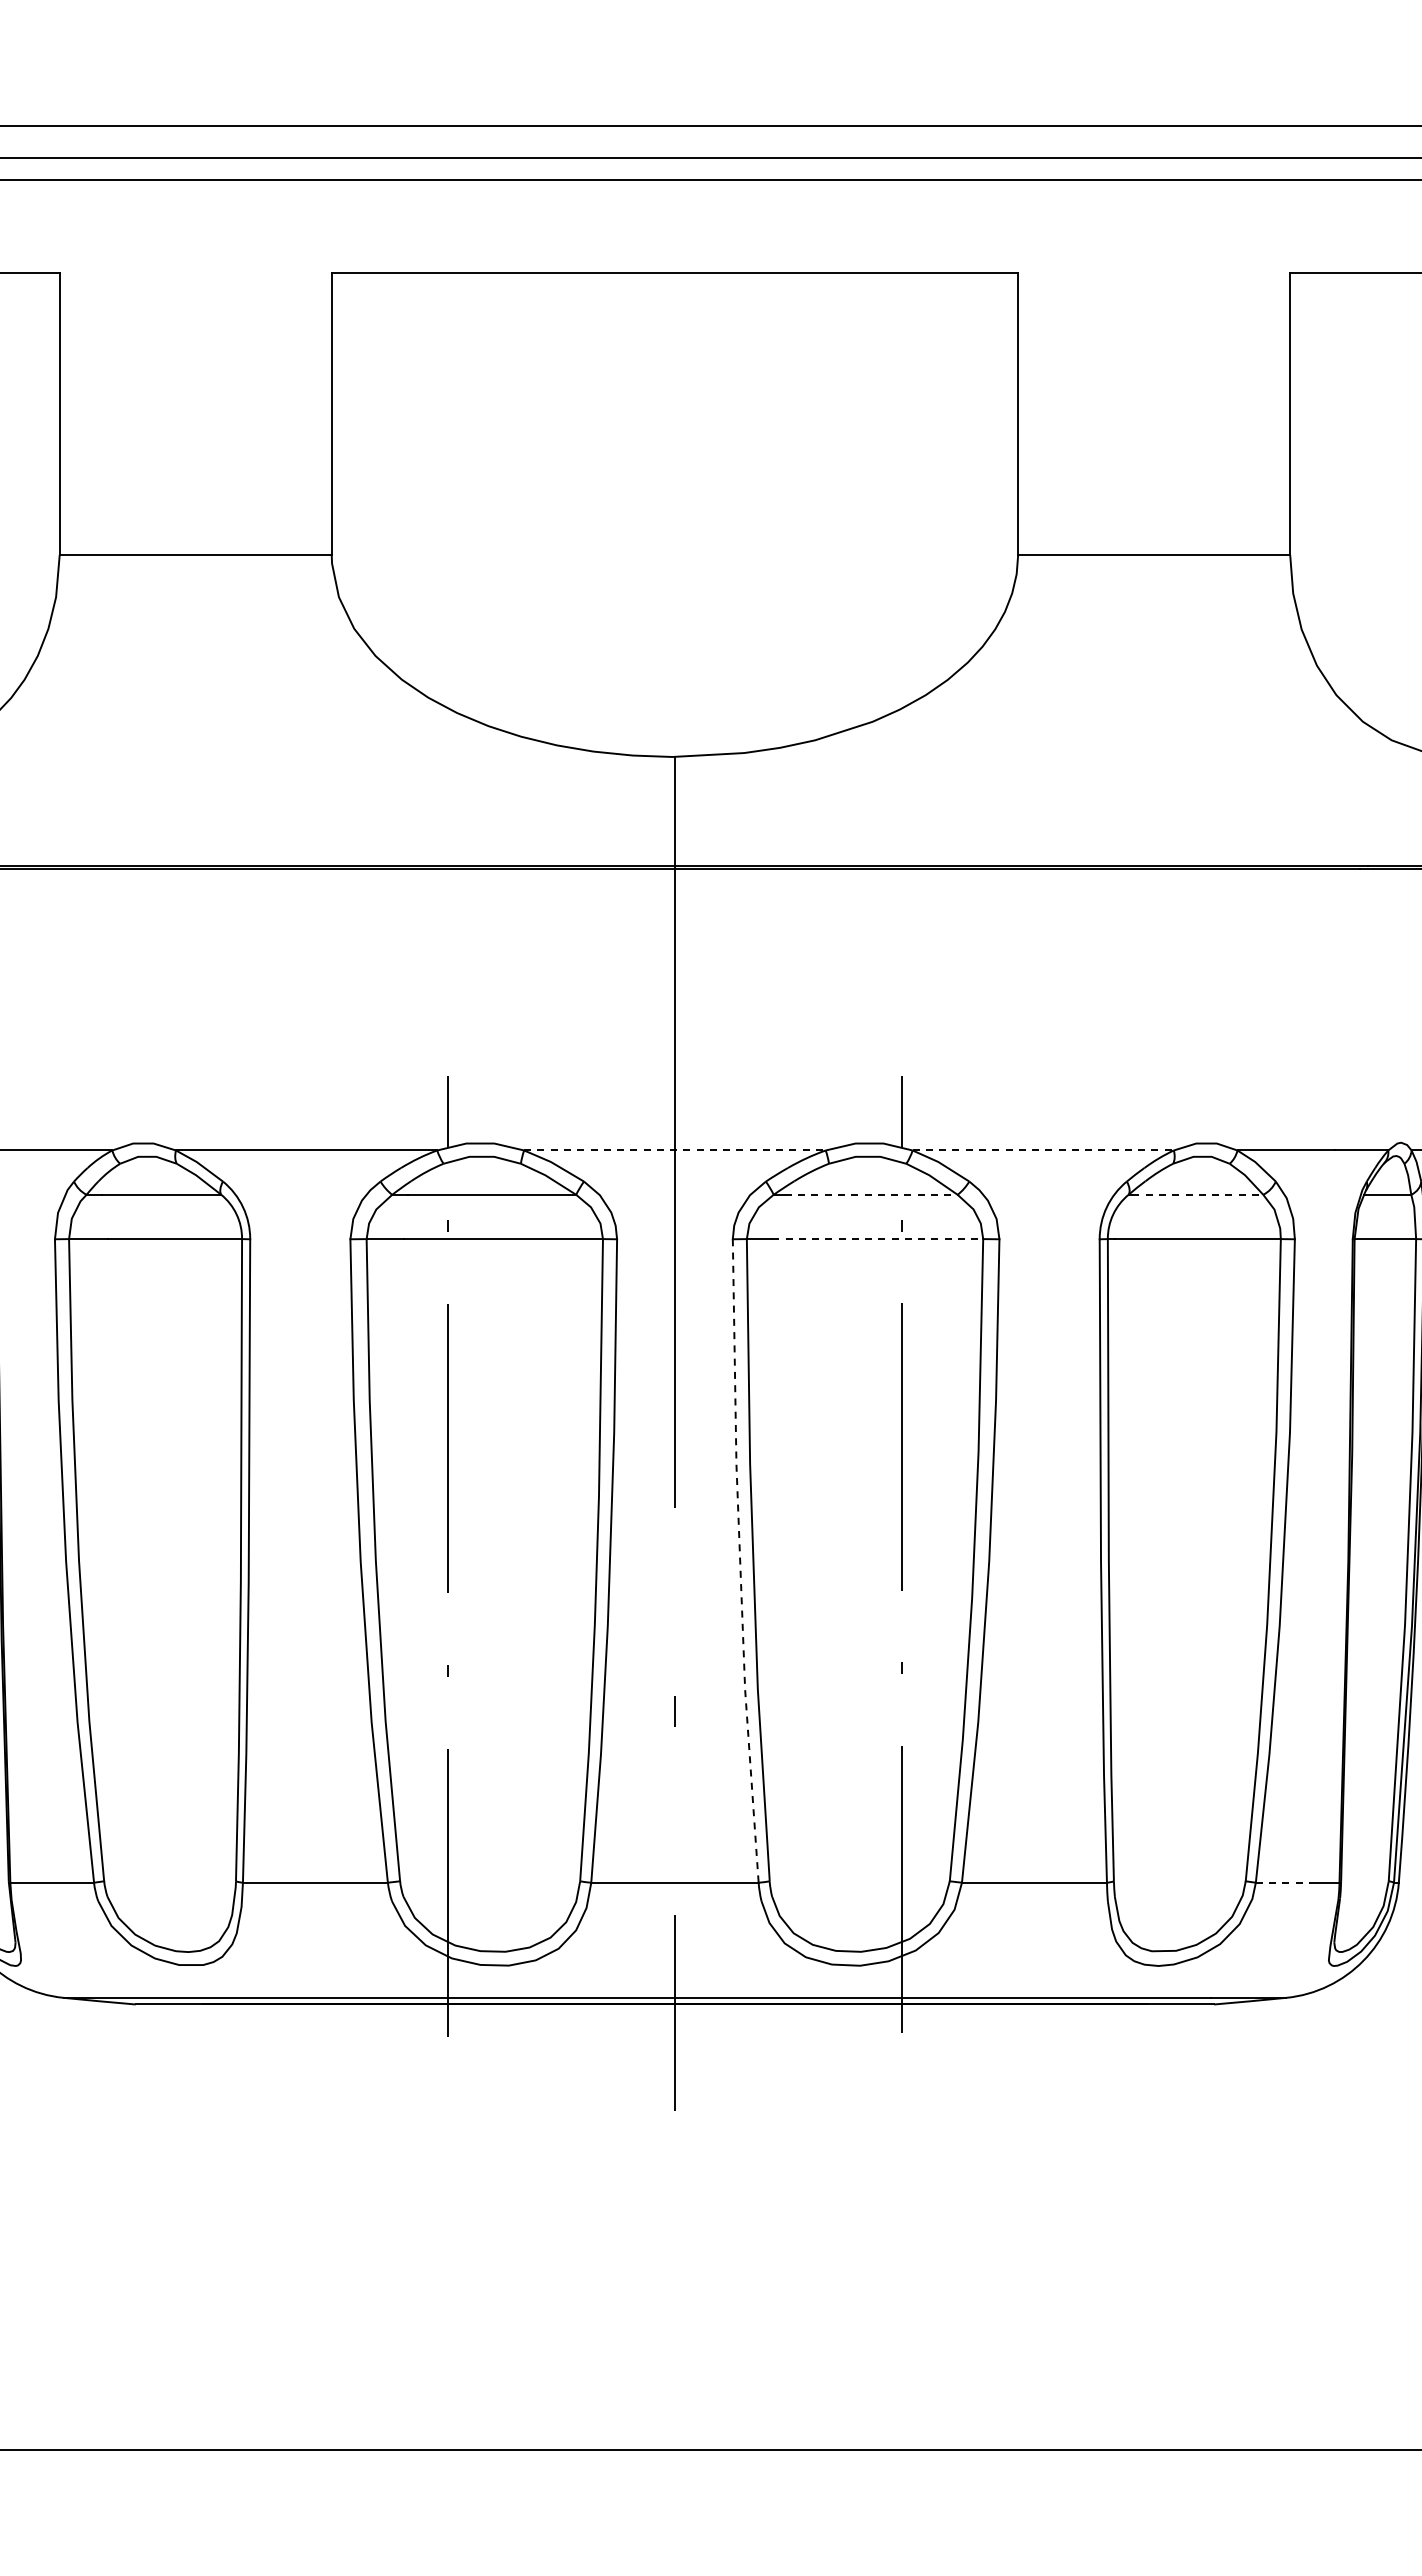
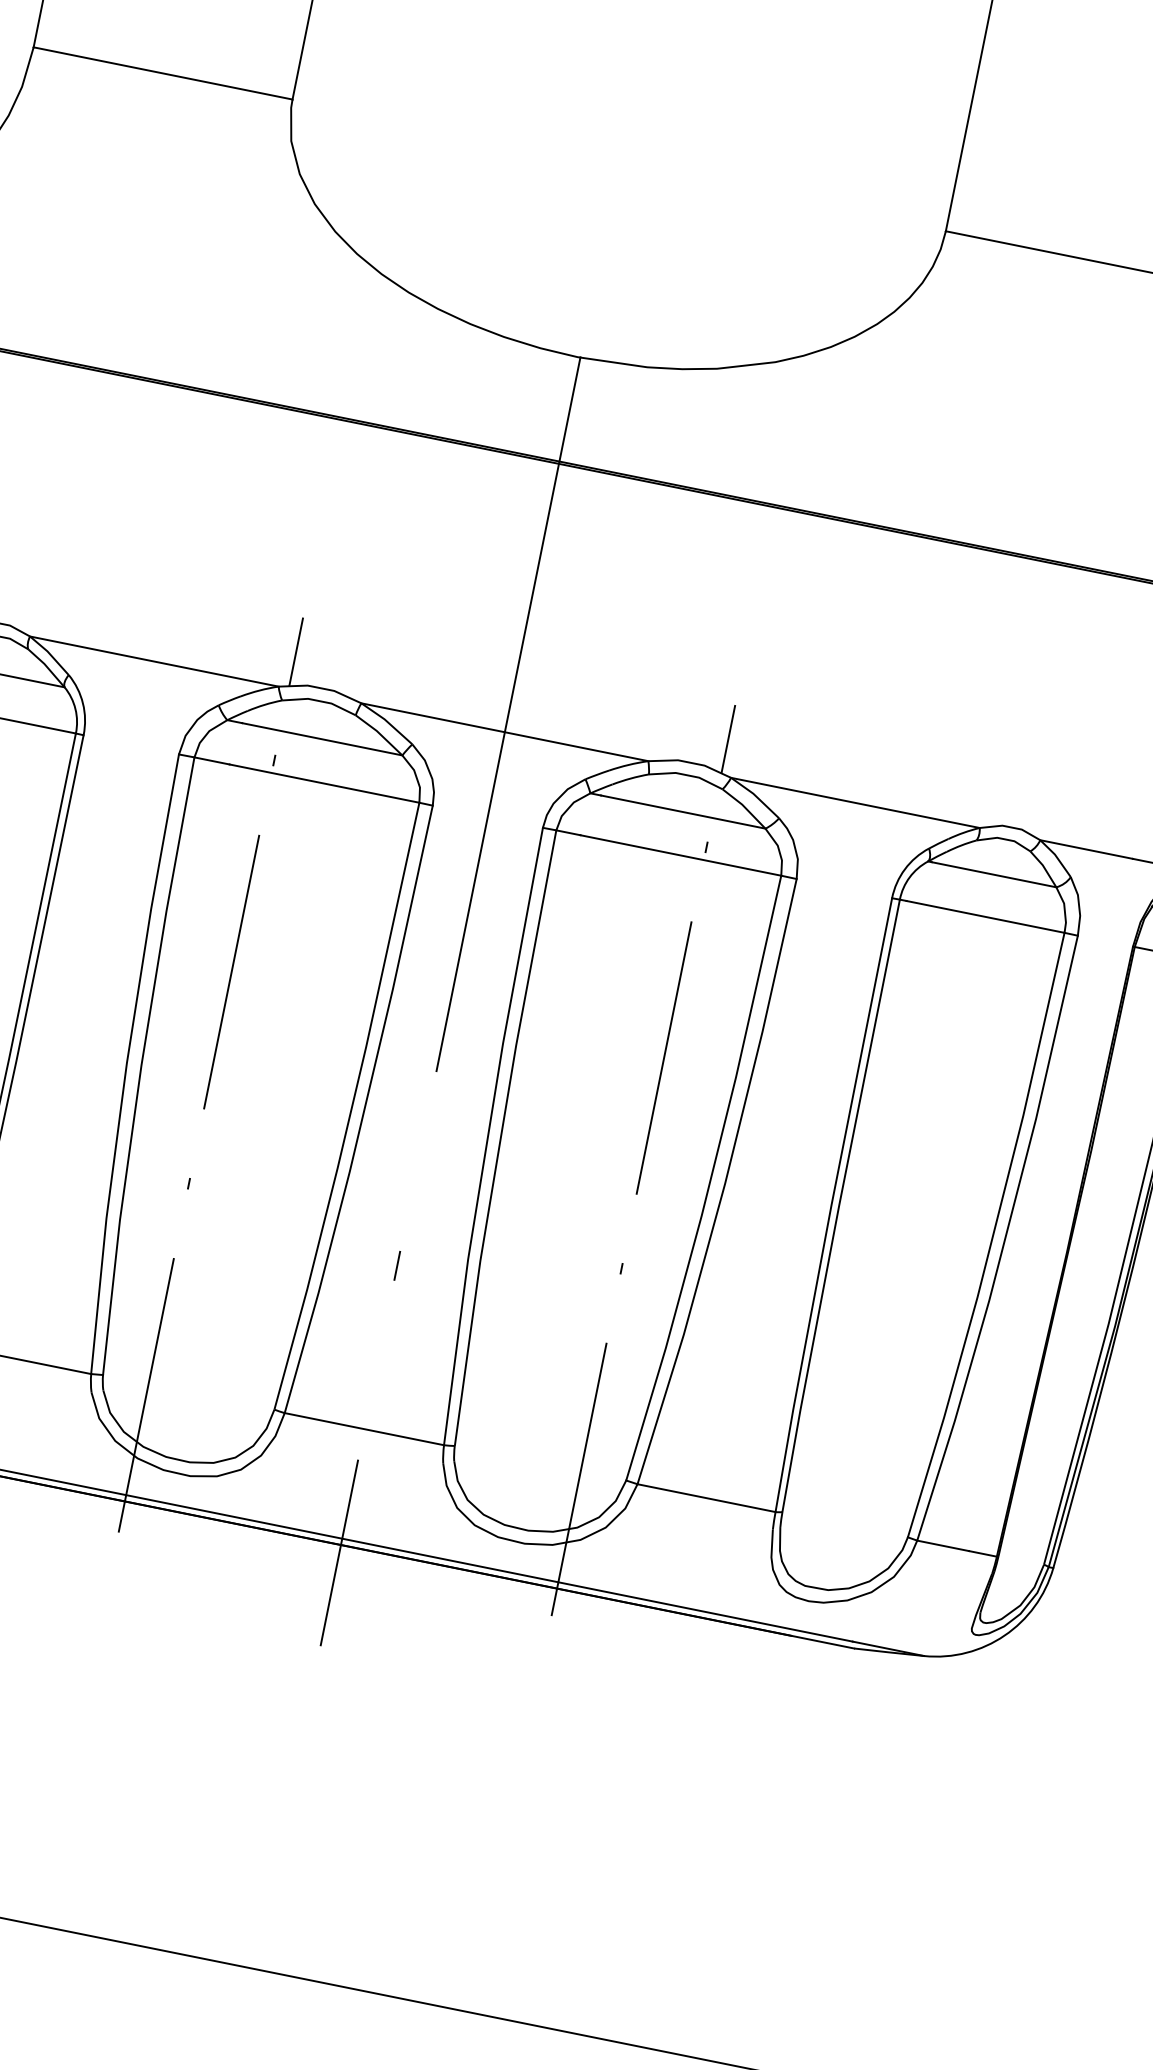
line: (674, 1150) -> (504, 732), dashed -> solid
line: (1043, 1150) -> (855, 802), dashed -> solid
line: (871, 1194) -> (683, 811), dashed -> solid
line: (1198, 1194) -> (994, 874), dashed -> solid
line: (878, 1239) -> (681, 856), dashed -> solid
line: (740, 1561) -> (488, 1136), dashed -> solid
line: (1283, 1882) -> (943, 1545), dashed -> solid

